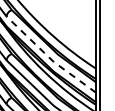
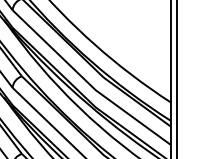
line: (49, 57) -> (88, 82), dashed -> solid

